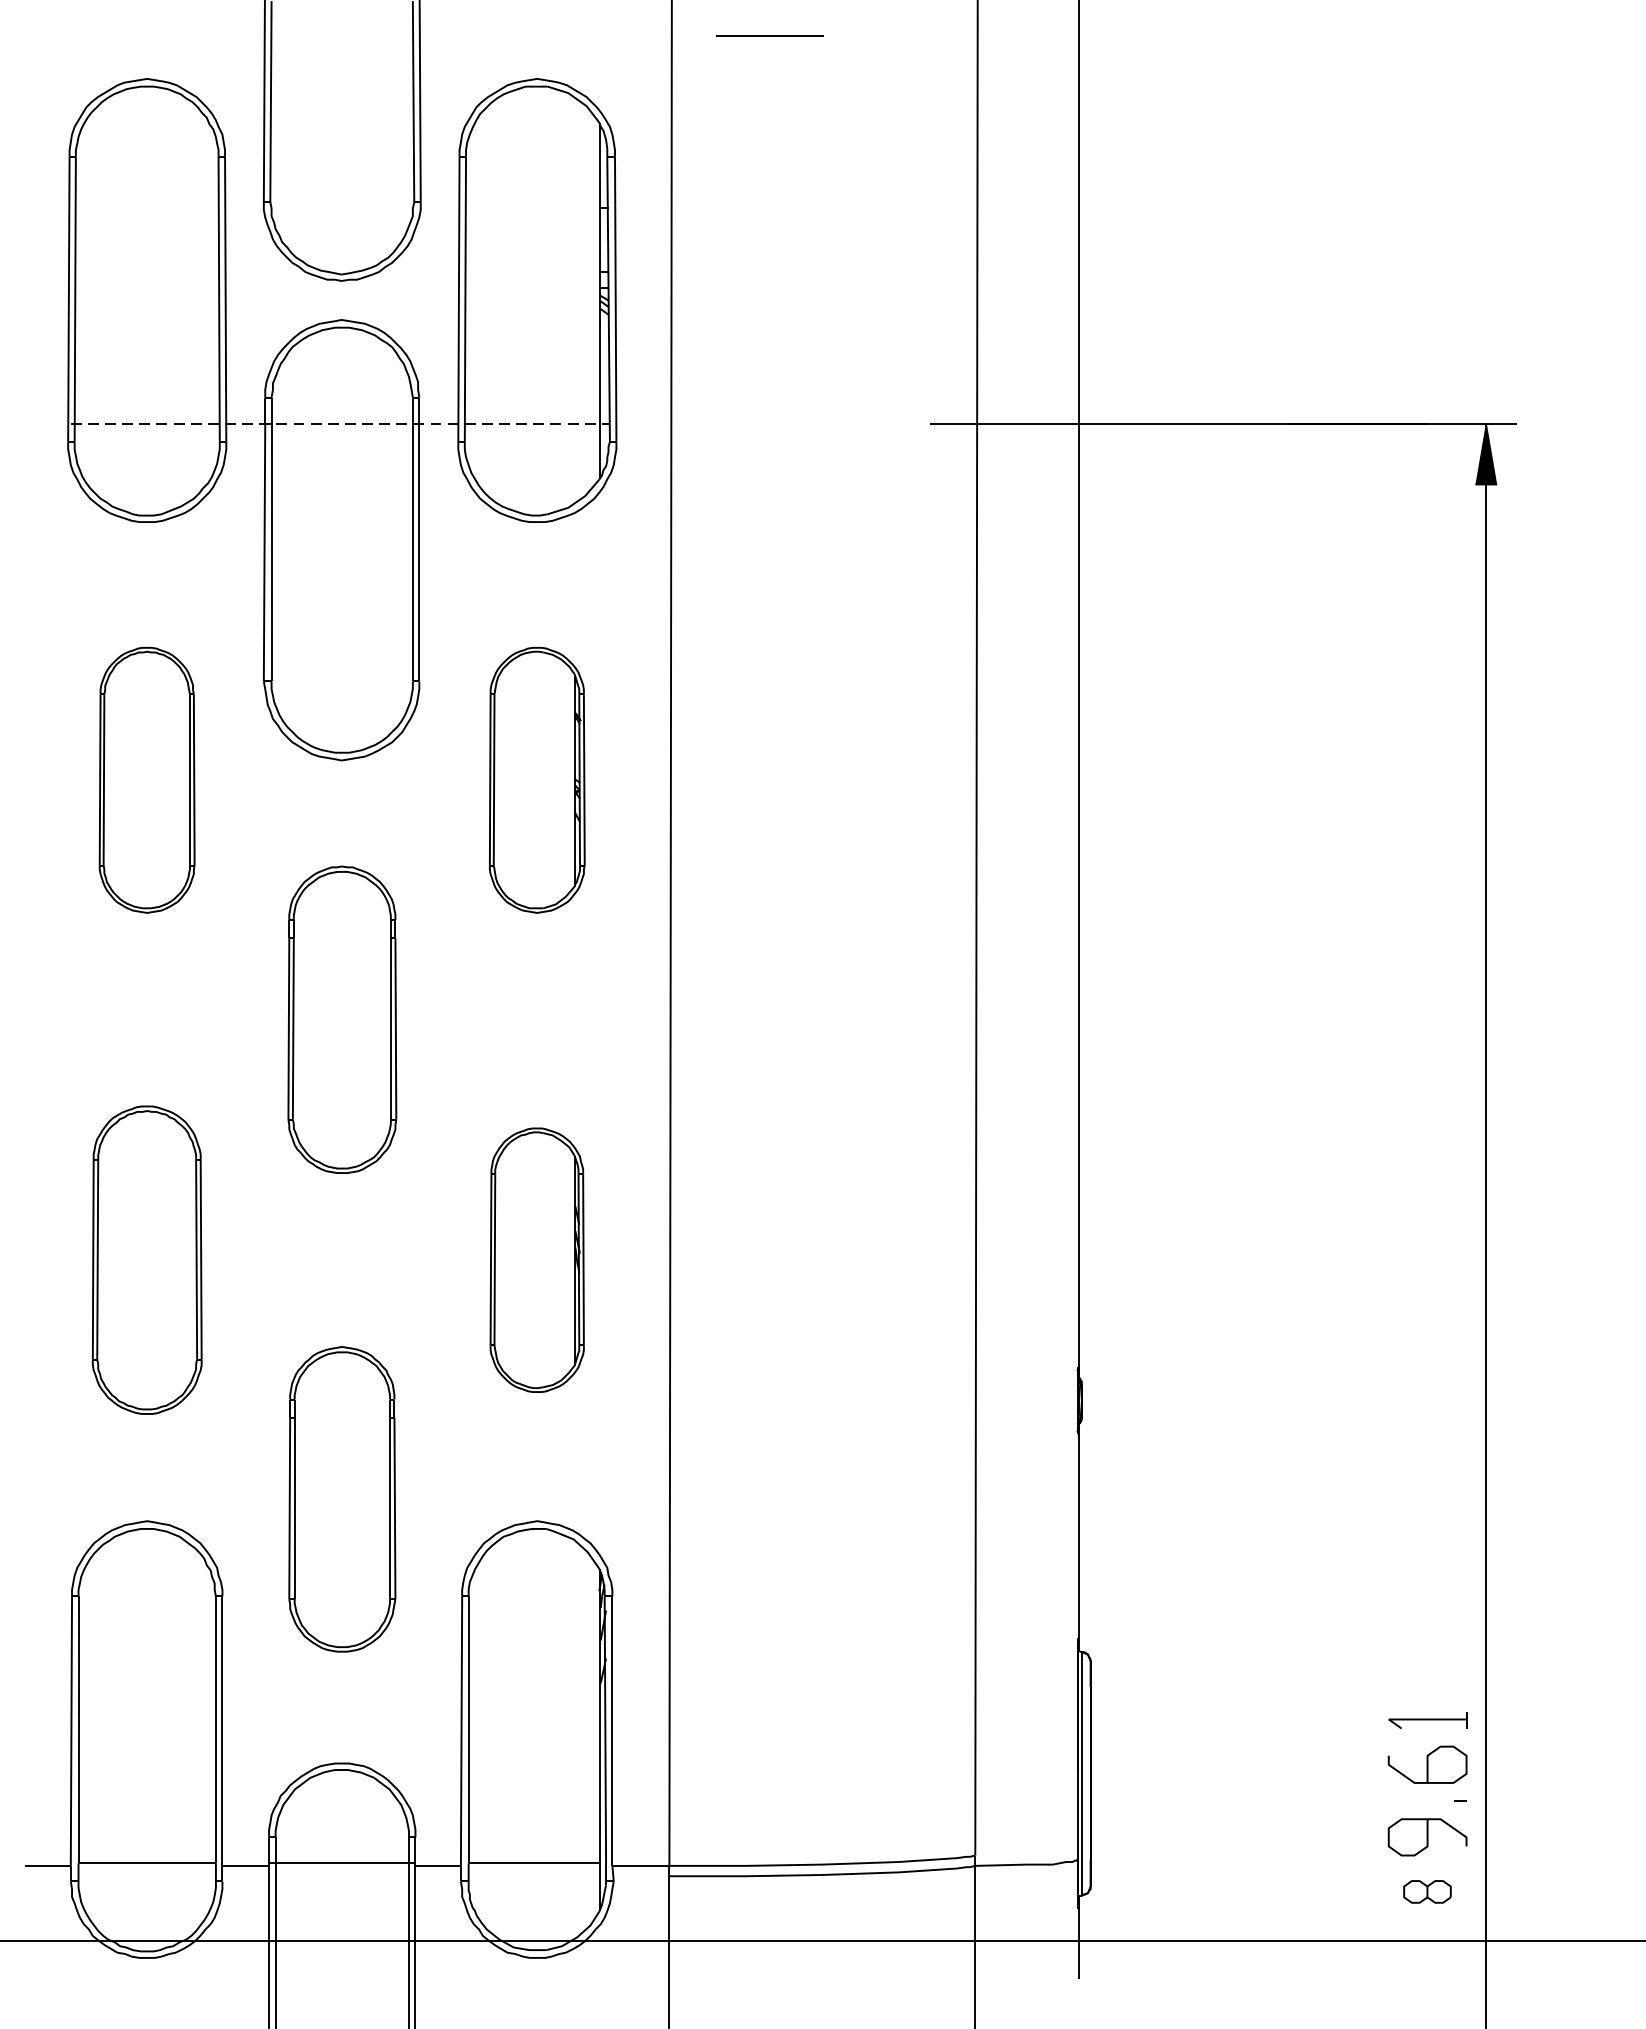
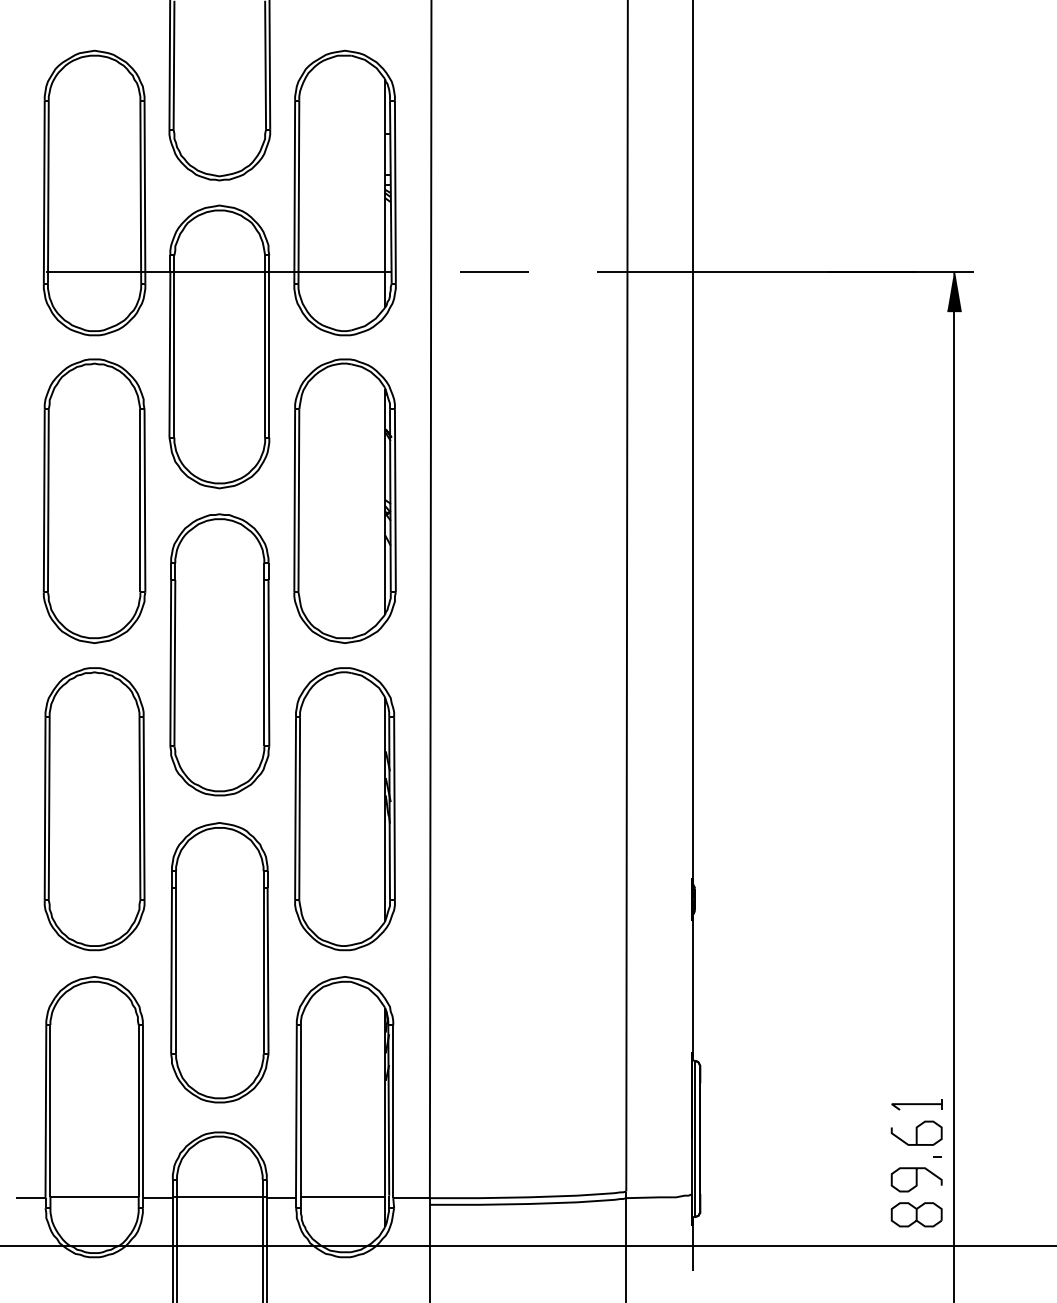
line: (770, 34) -> (494, 271), moved
line: (340, 424) -> (218, 272), dashed -> solid
part: (147, 779) -> (94, 500), size x1.67
part: (536, 779) -> (344, 500), size x1.67
part: (341, 1019) -> (219, 654), size x1.43
part: (147, 1260) -> (94, 809), size x1.43
part: (536, 1260) -> (344, 809), size x1.67
part: (341, 1498) -> (219, 962), size x1.43
part: (1427, 1891) -> (916, 1214), size x1.67

